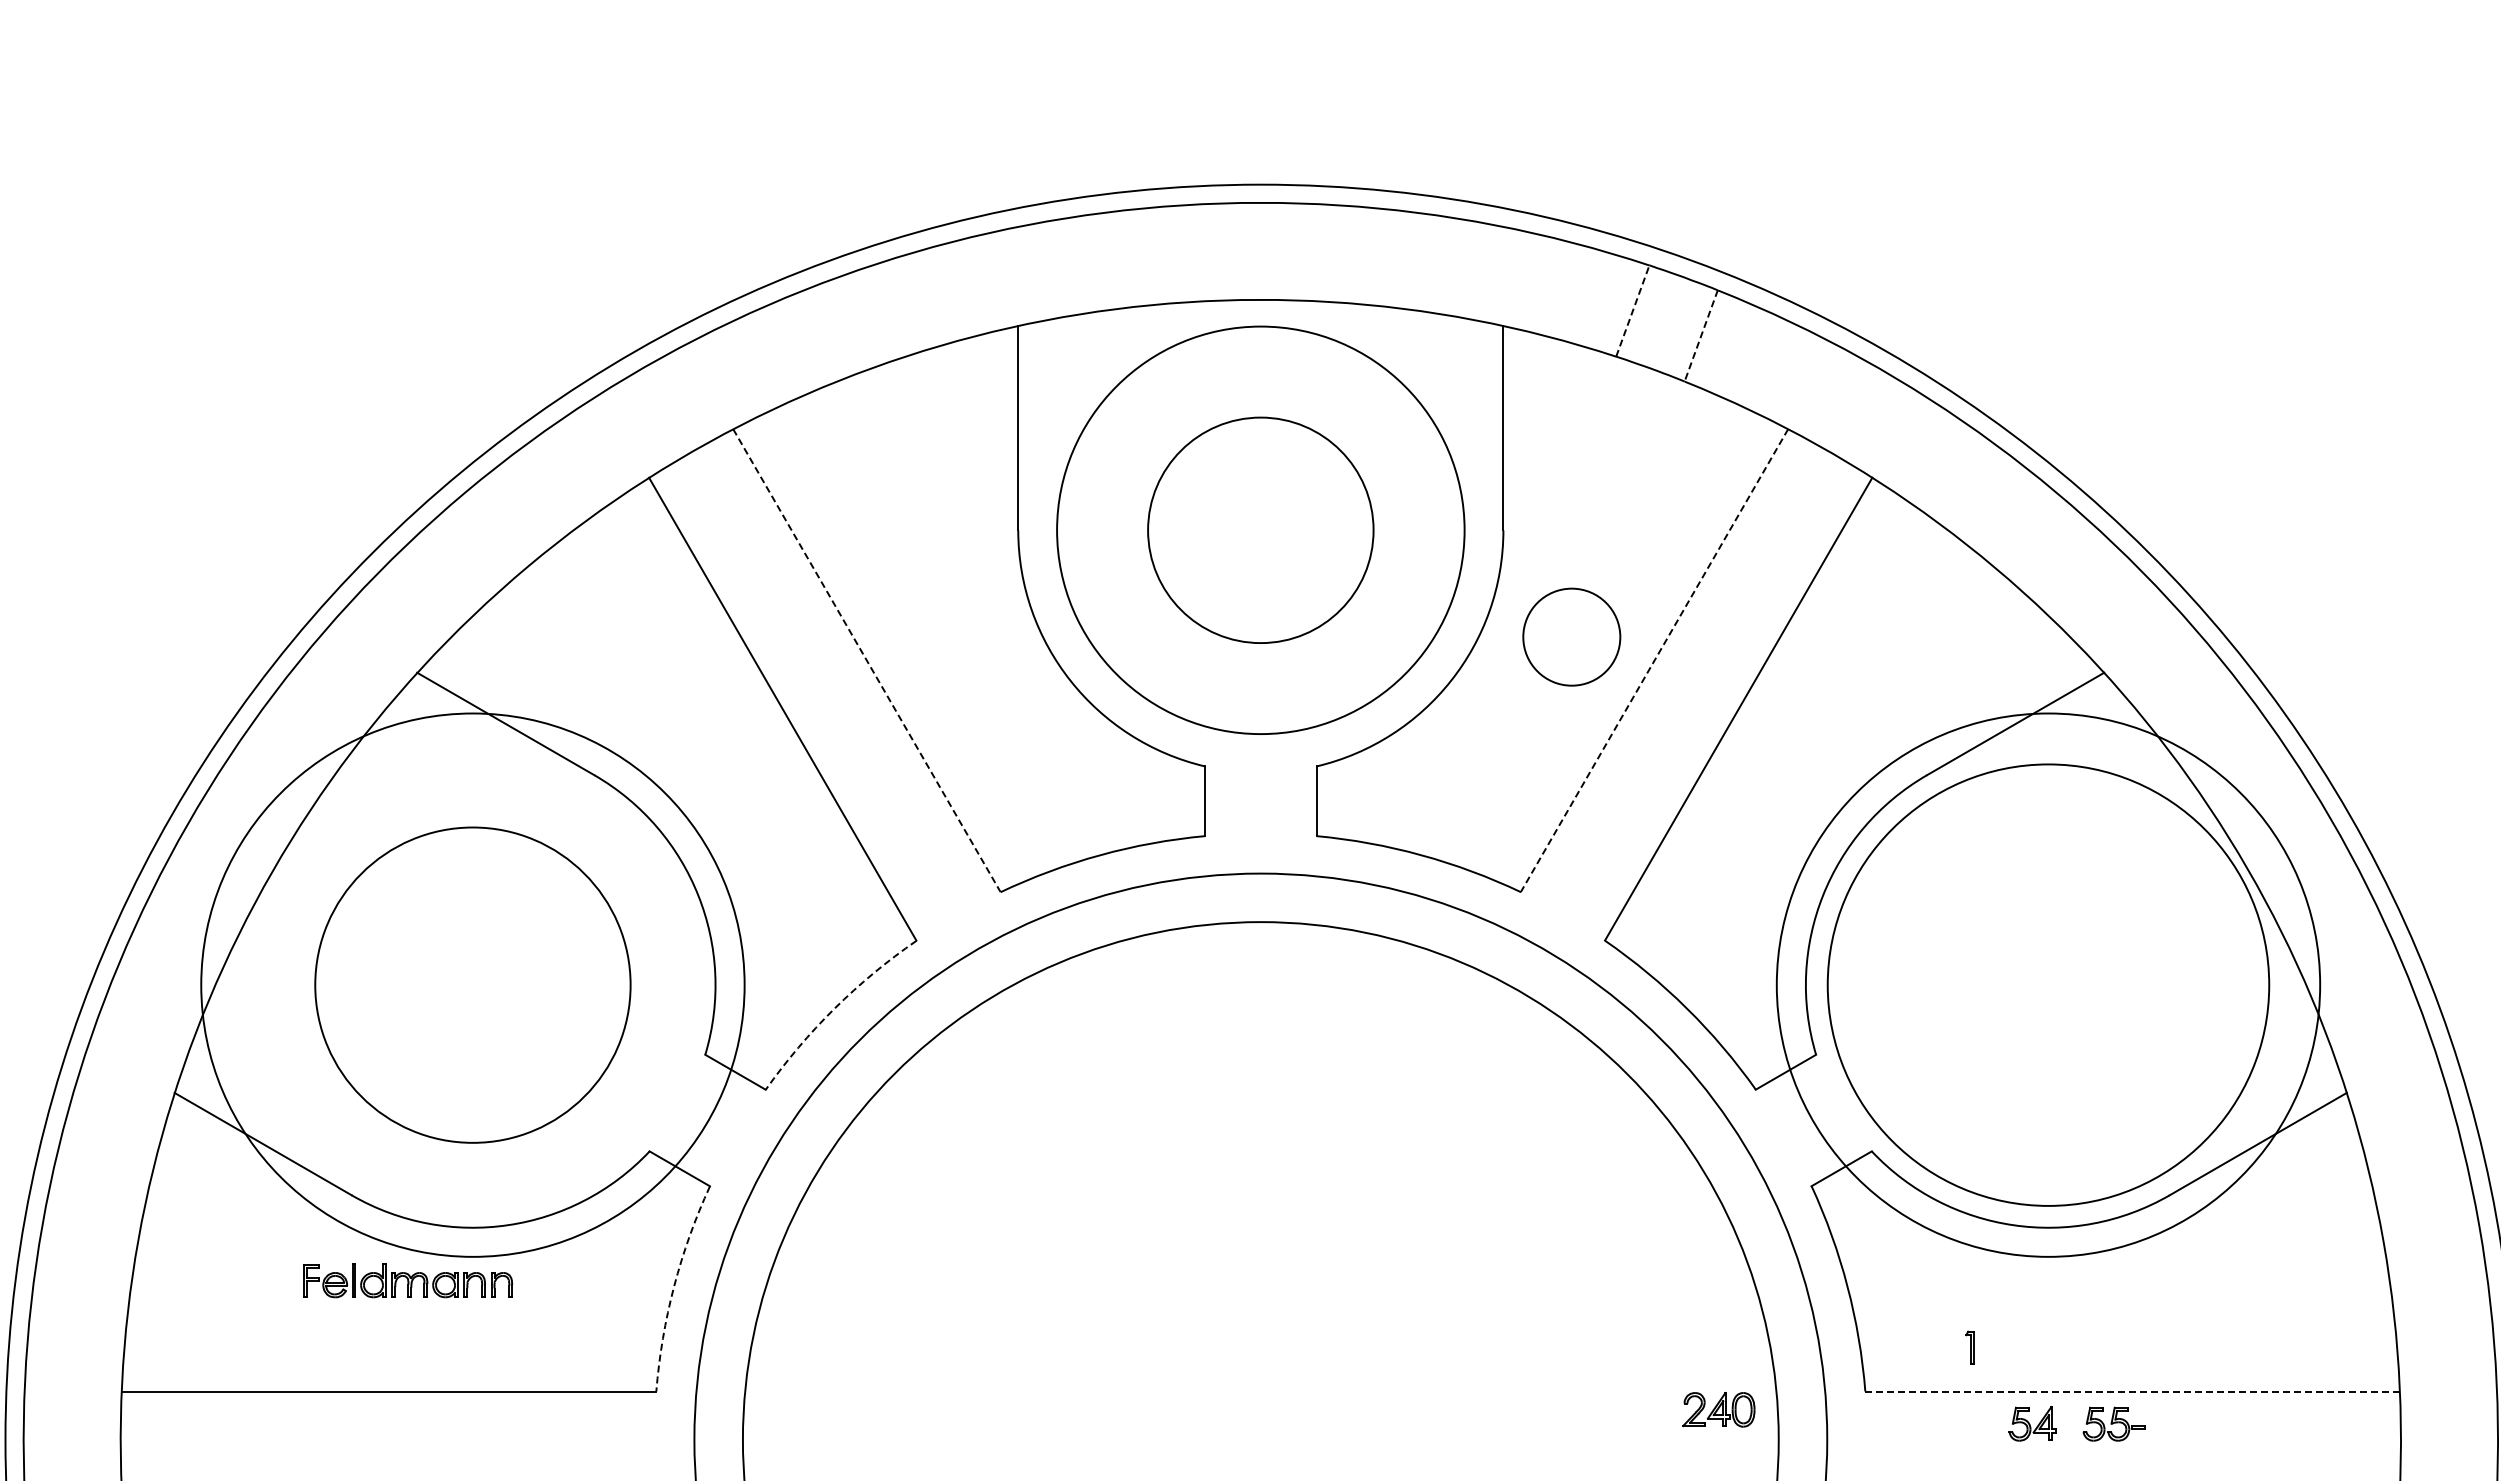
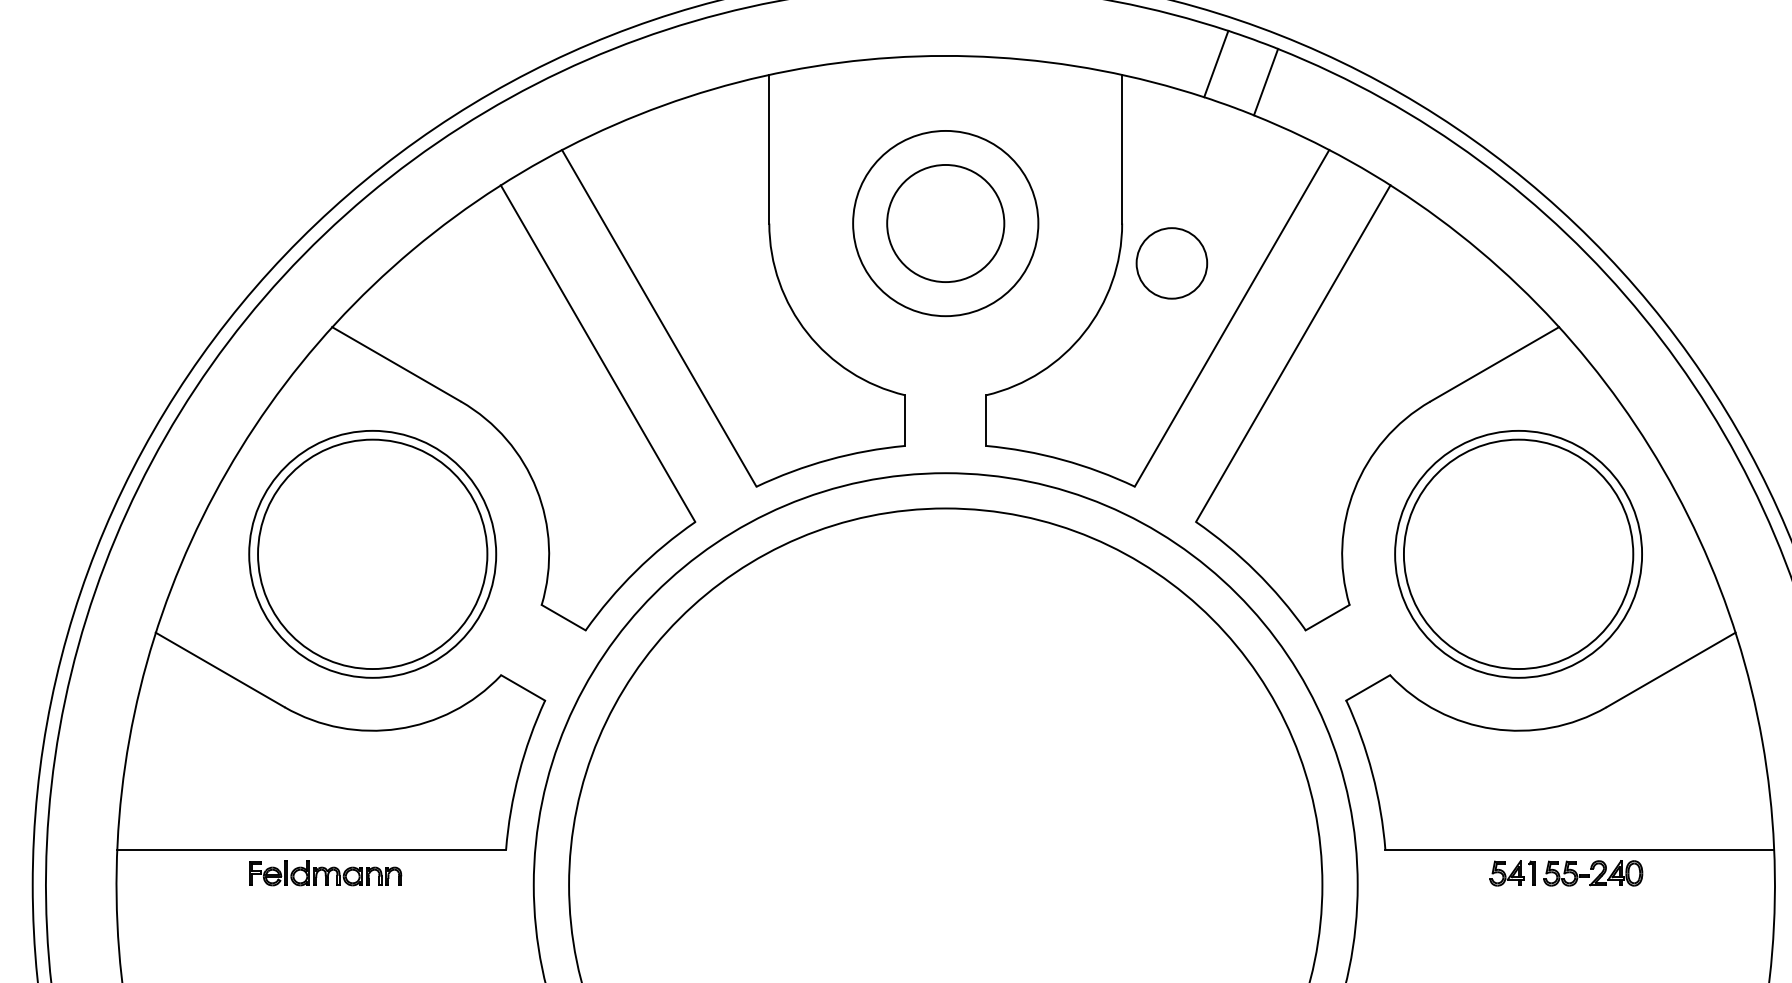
line: (1632, 311) -> (1216, 64), dashed -> solid
line: (1701, 335) -> (1266, 81), dashed -> solid
circle: (1260, 529) -> (945, 222), size x0.71
circle: (1260, 530) -> (945, 223), size x0.62
circle: (1571, 636) -> (1171, 262), moved
line: (867, 661) -> (659, 318), dashed -> solid
line: (1654, 661) -> (1232, 318), dashed -> solid
circle: (472, 984) -> (372, 553), size x0.62
circle: (2048, 984) -> (1518, 553), size x0.62
circle: (2048, 984) -> (1518, 553), size x0.71
arc: (834, 1008) -> (635, 571), dashed -> solid
part: (408, 1280) -> (325, 873), moved
arc: (674, 1286) -> (519, 773), dashed -> solid
part: (1969, 1347) -> (1531, 873), moved
line: (2132, 1391) -> (1579, 849), dashed -> solid
part: (1718, 1409) -> (1616, 873), moved

